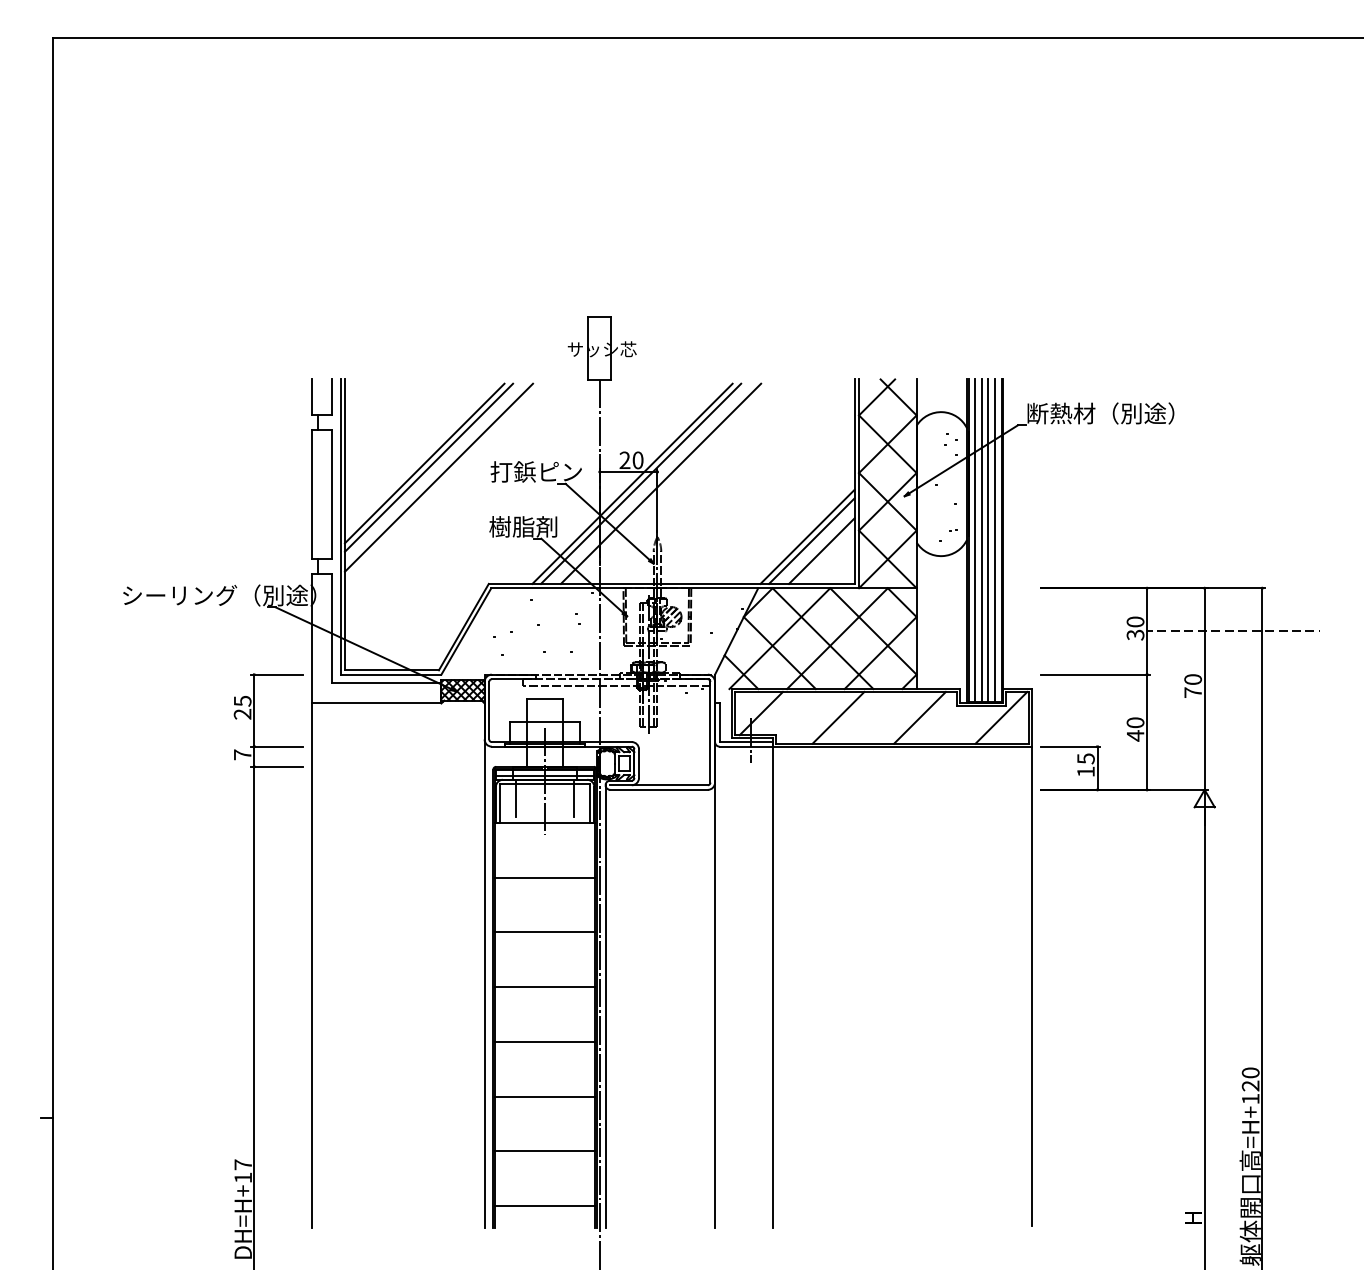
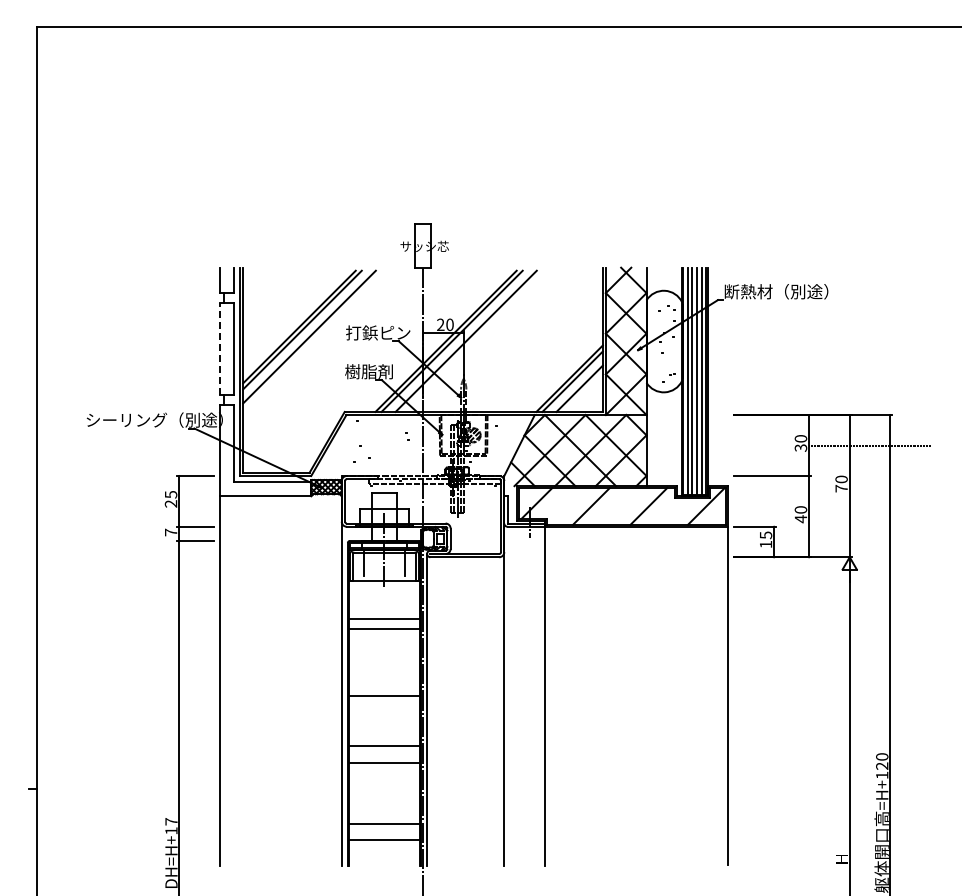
line: (311, 493) -> (219, 348), solid -> dashed
line: (545, 931) -> (384, 628), moved
line: (545, 1042) -> (384, 763), moved
line: (545, 1096) -> (384, 745), moved
line: (545, 1151) -> (384, 840), moved
line: (545, 1205) -> (384, 823), moved

